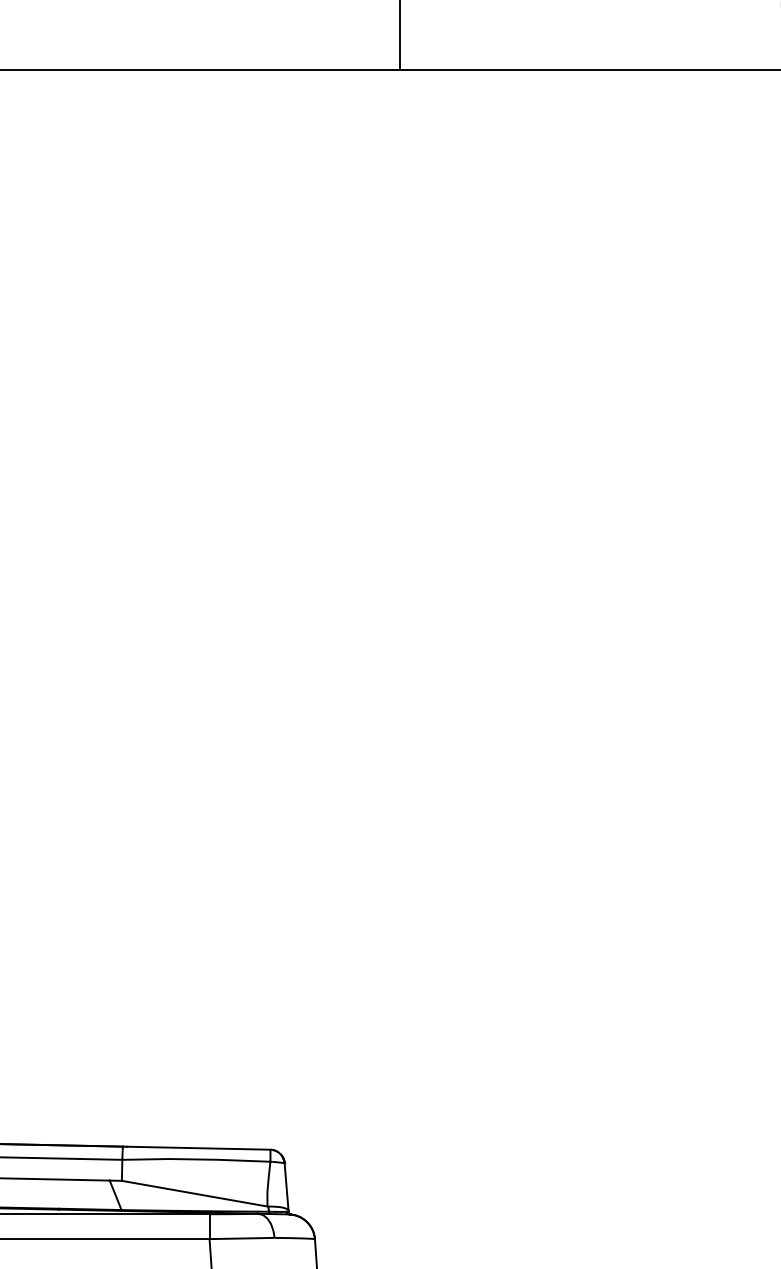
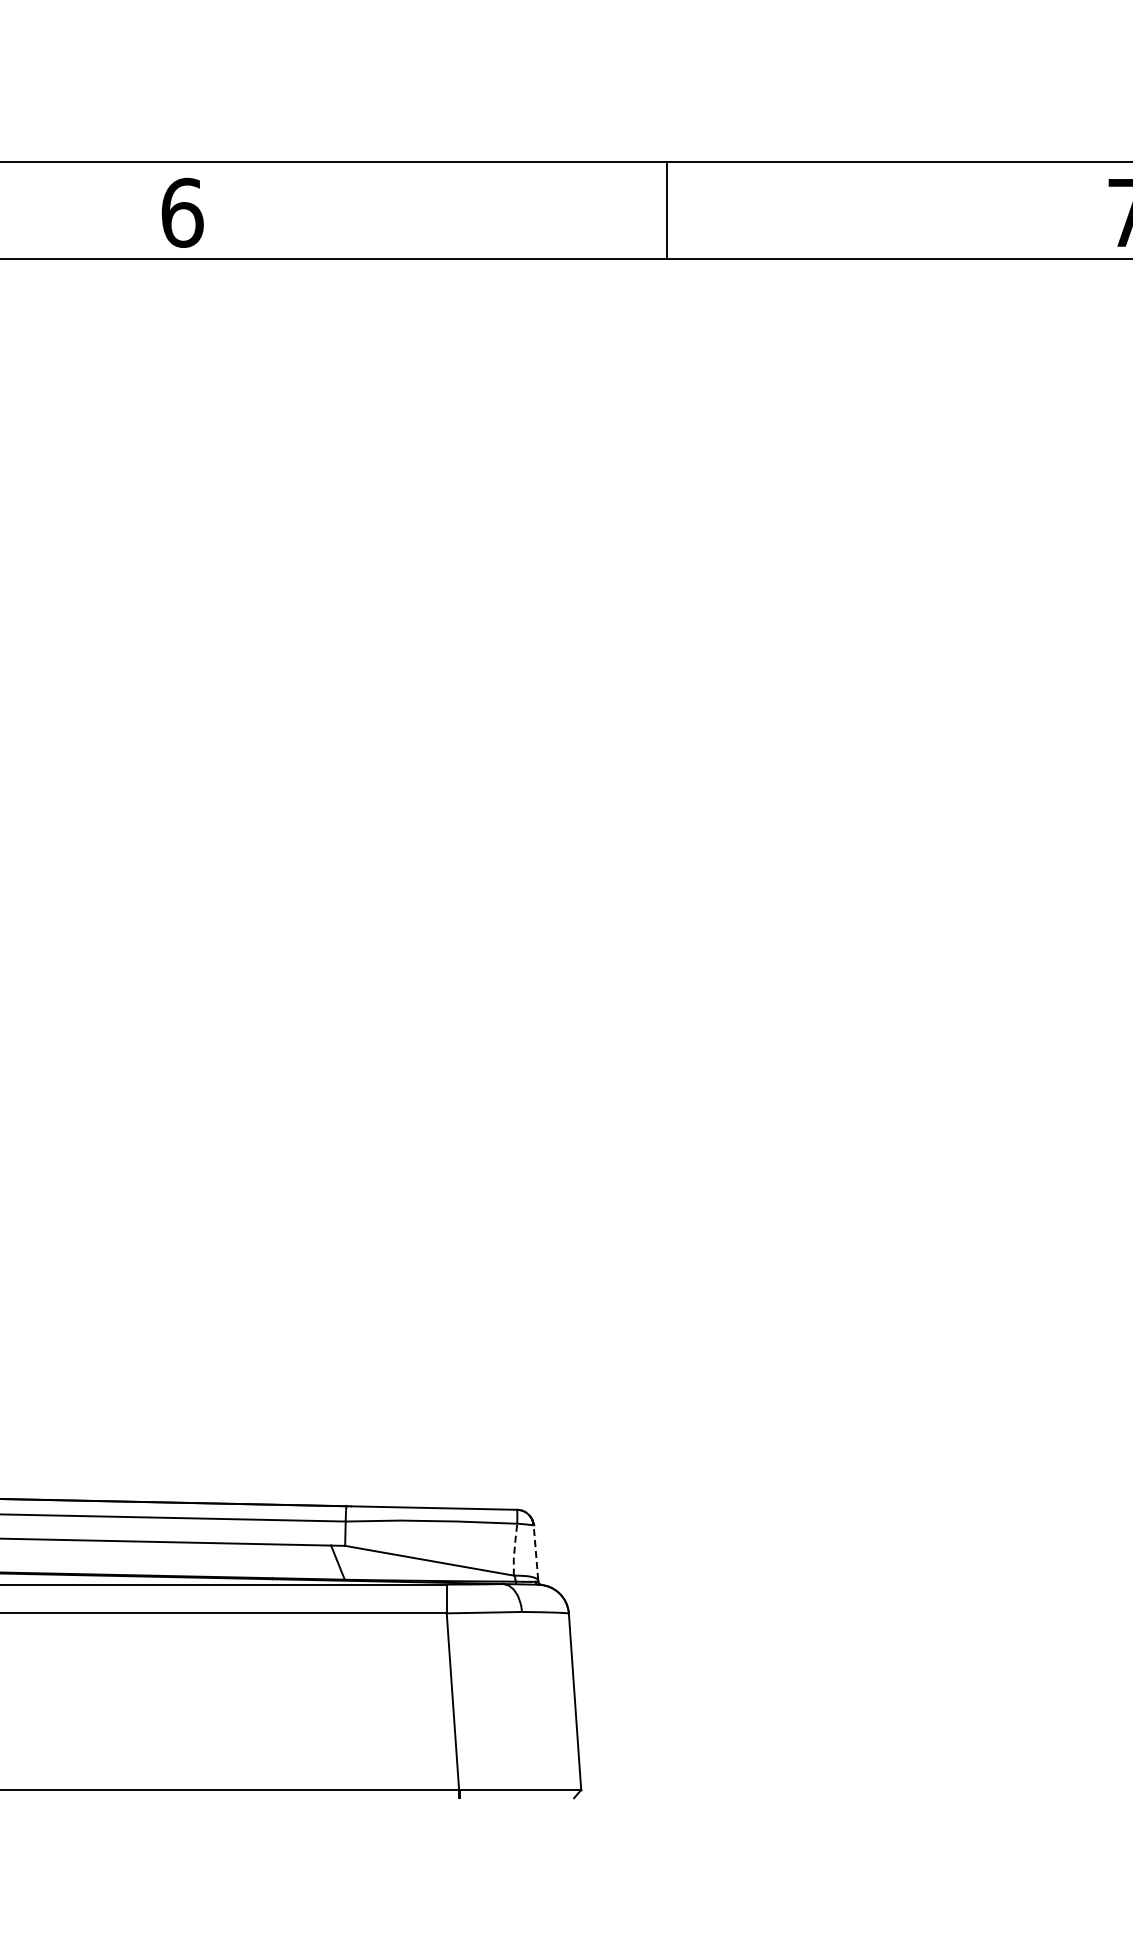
line: (268, 1183) -> (514, 1549), solid -> dashed
line: (286, 1186) -> (535, 1552), solid -> dashed

